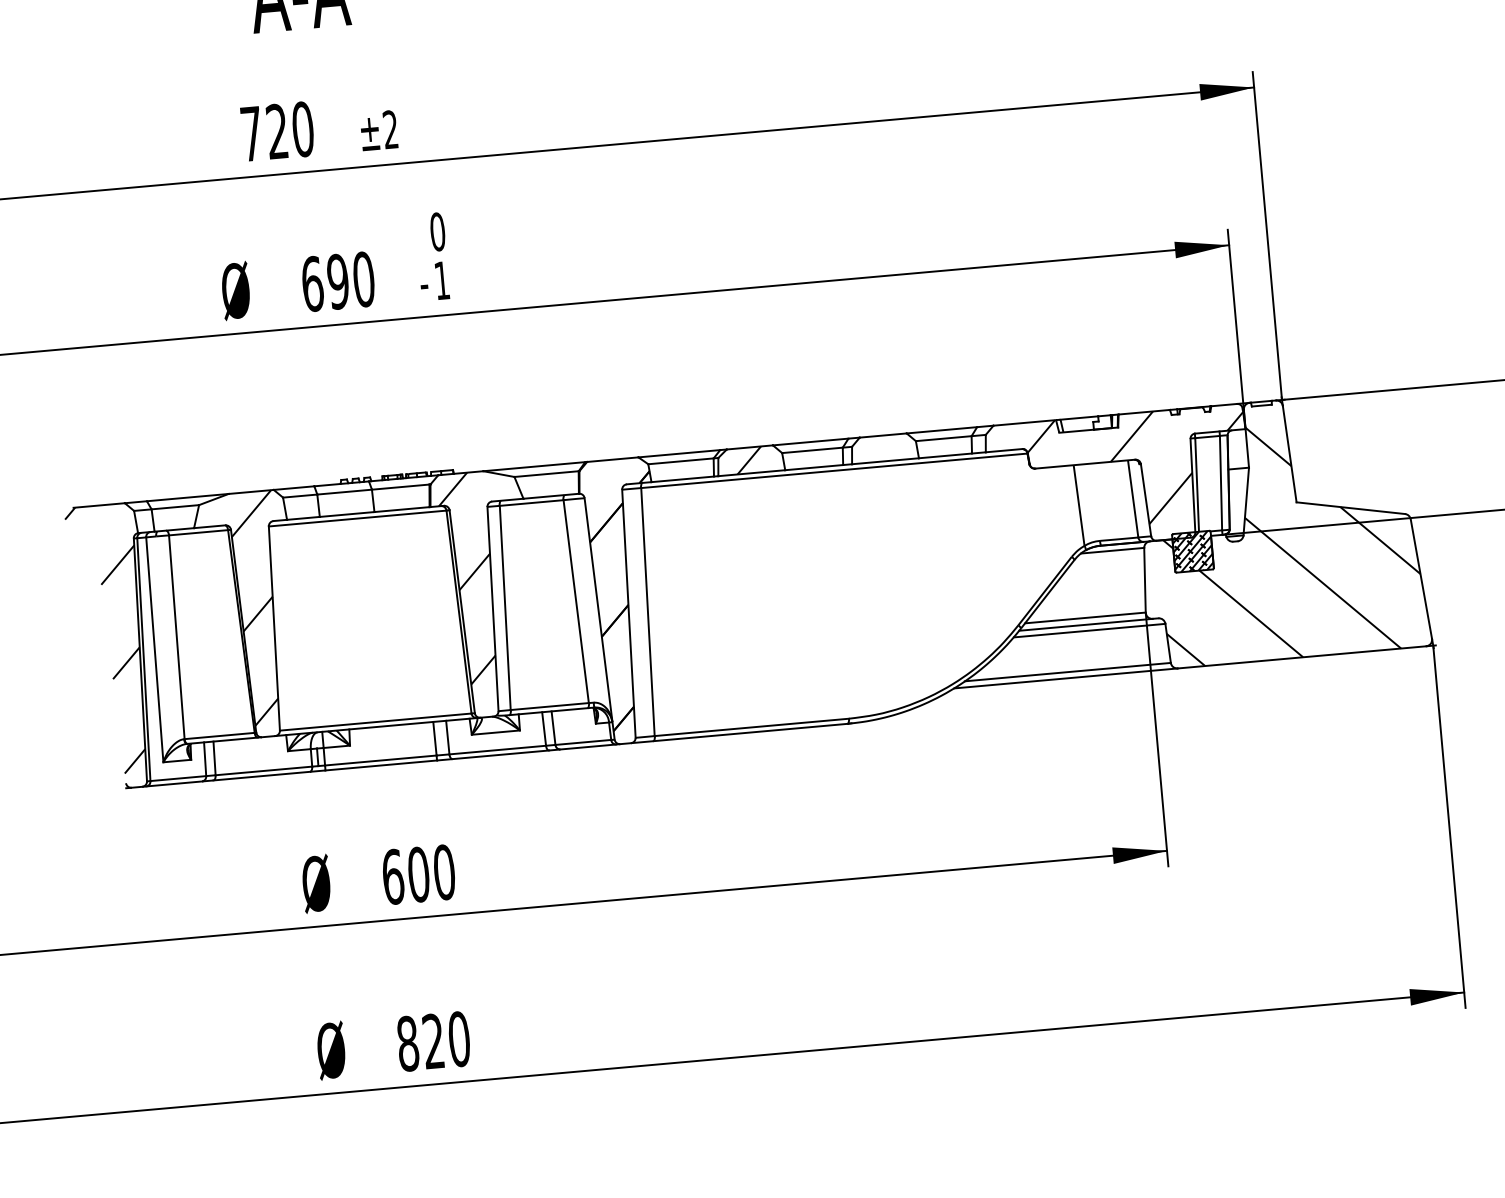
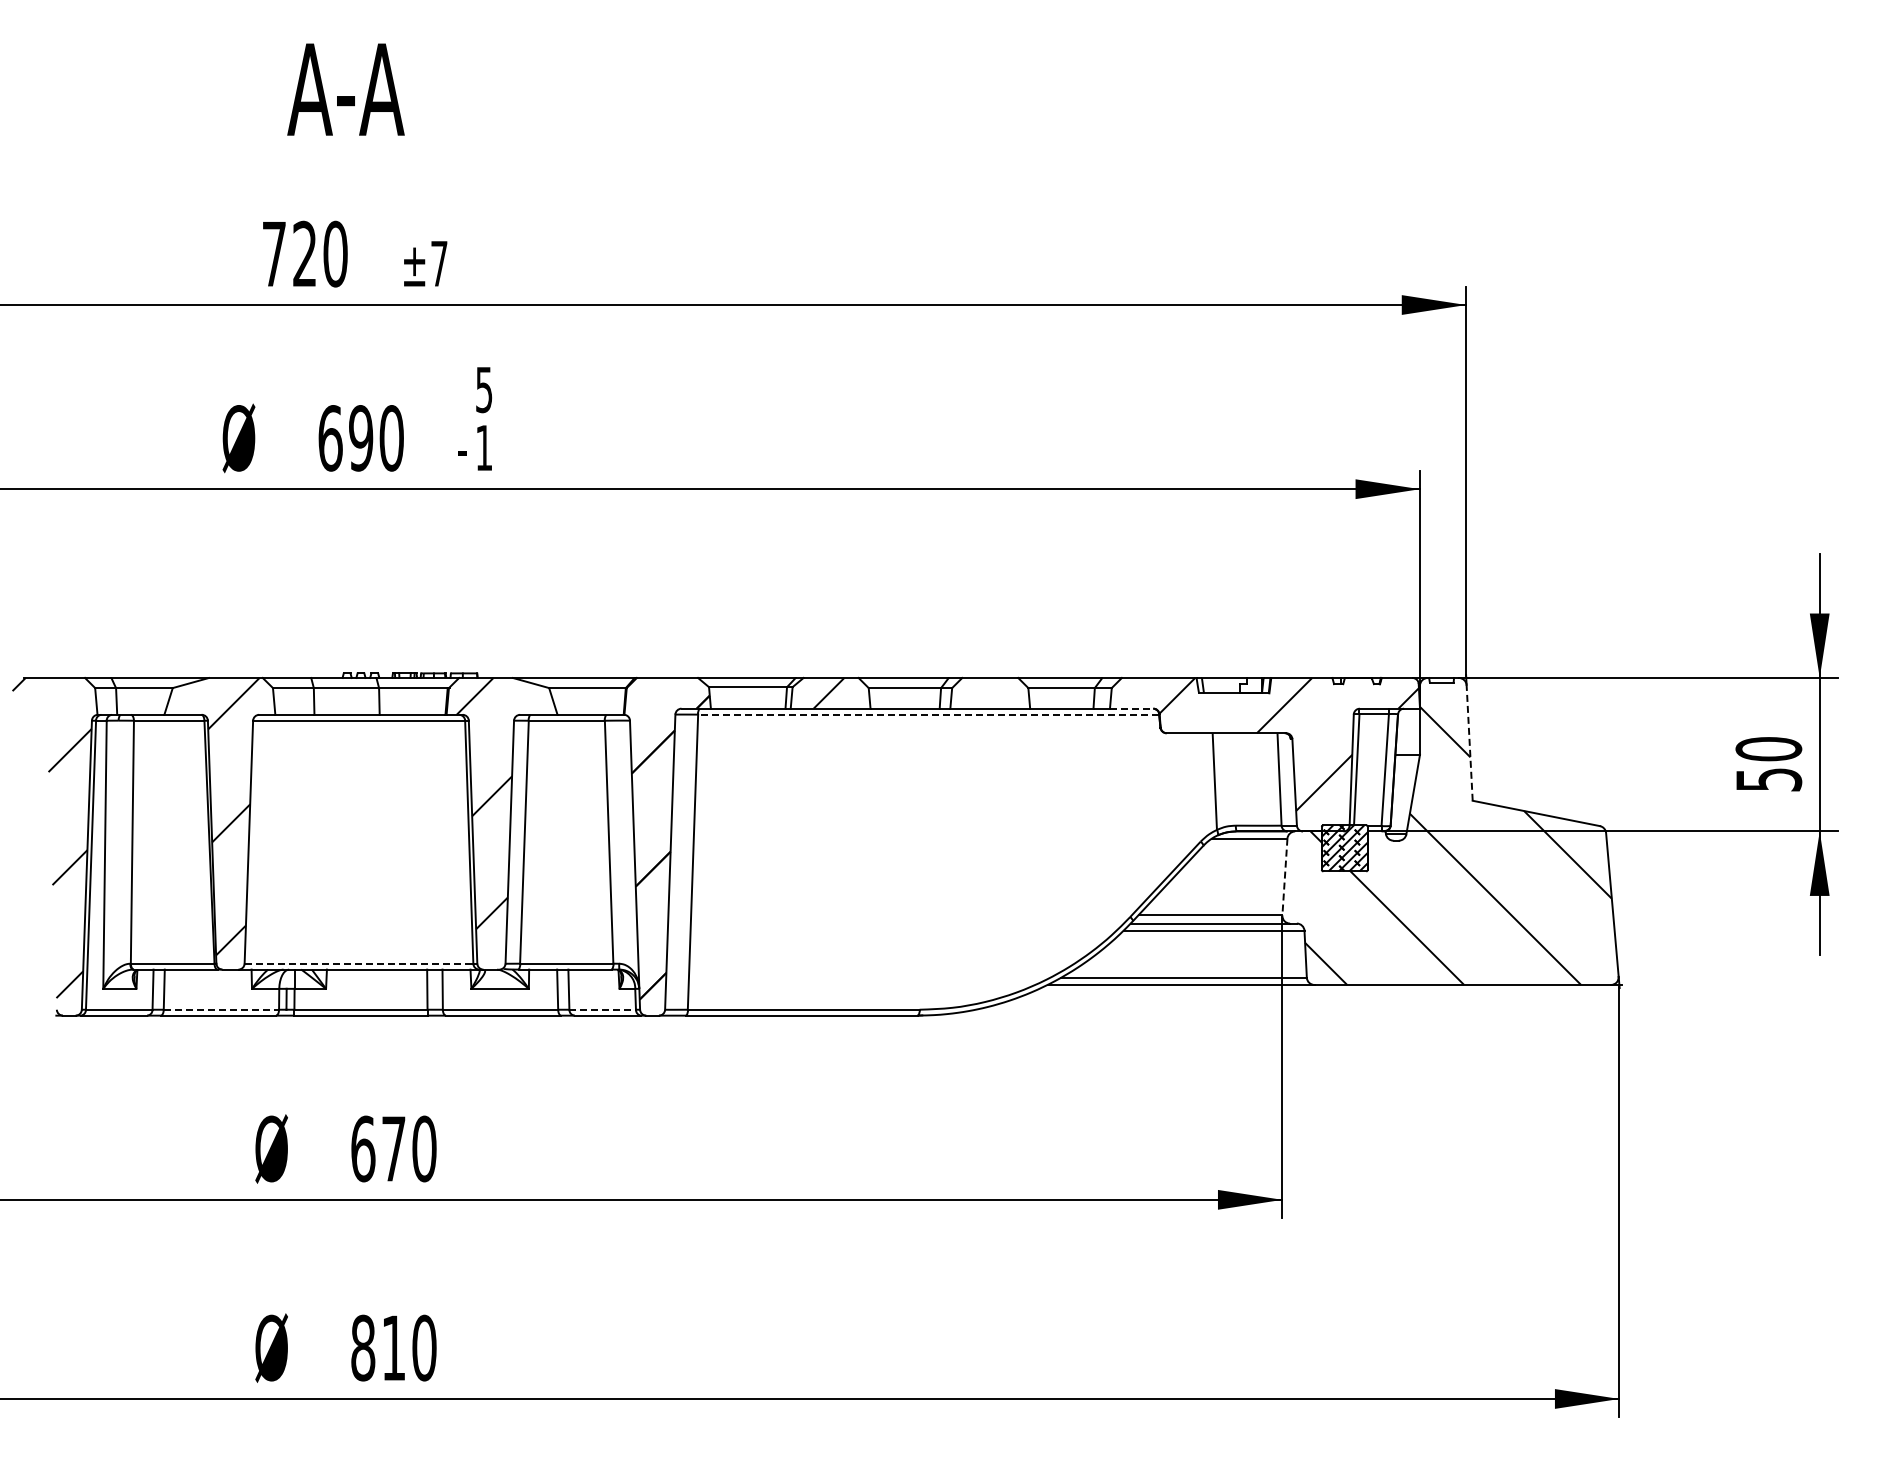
text: (390, 129) -> (439, 263), ±2 -> ±7
text: (437, 231) -> (483, 389), 0 -> 5
line: (1003, 450) -> (1131, 708), solid -> dashed
line: (1289, 454) -> (1469, 743), solid -> dashed
line: (834, 470) -> (928, 714), solid -> dashed
line: (1144, 580) -> (1284, 877), solid -> dashed
line: (376, 721) -> (359, 963), solid -> dashed
line: (584, 742) -> (603, 1009), solid -> dashed
line: (263, 770) -> (221, 1009), solid -> dashed
text: (418, 874) -> (393, 1148), 600 -> 670
text: (433, 1041) -> (393, 1347), 820 -> 810

